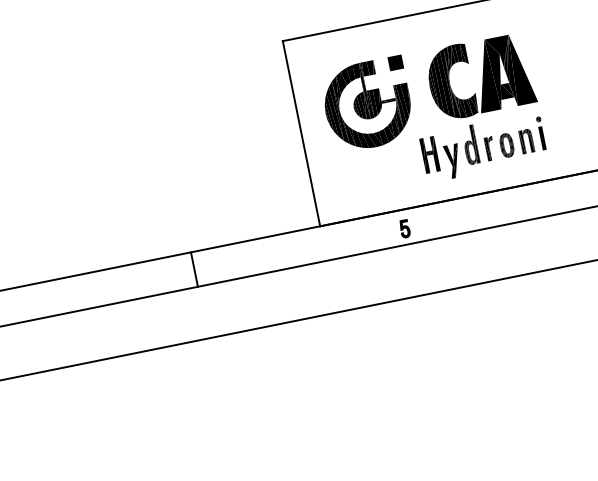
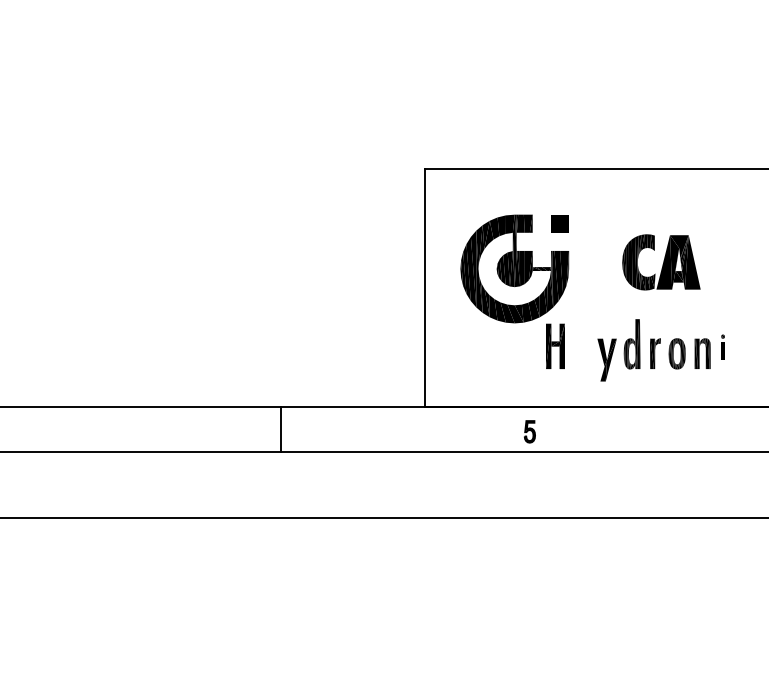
part: (480, 77) -> (661, 262), size x0.6
part: (541, 133) -> (722, 347), size x0.6
part: (429, 154) -> (555, 345), moved
line: (194, 269) -> (280, 429), moved

